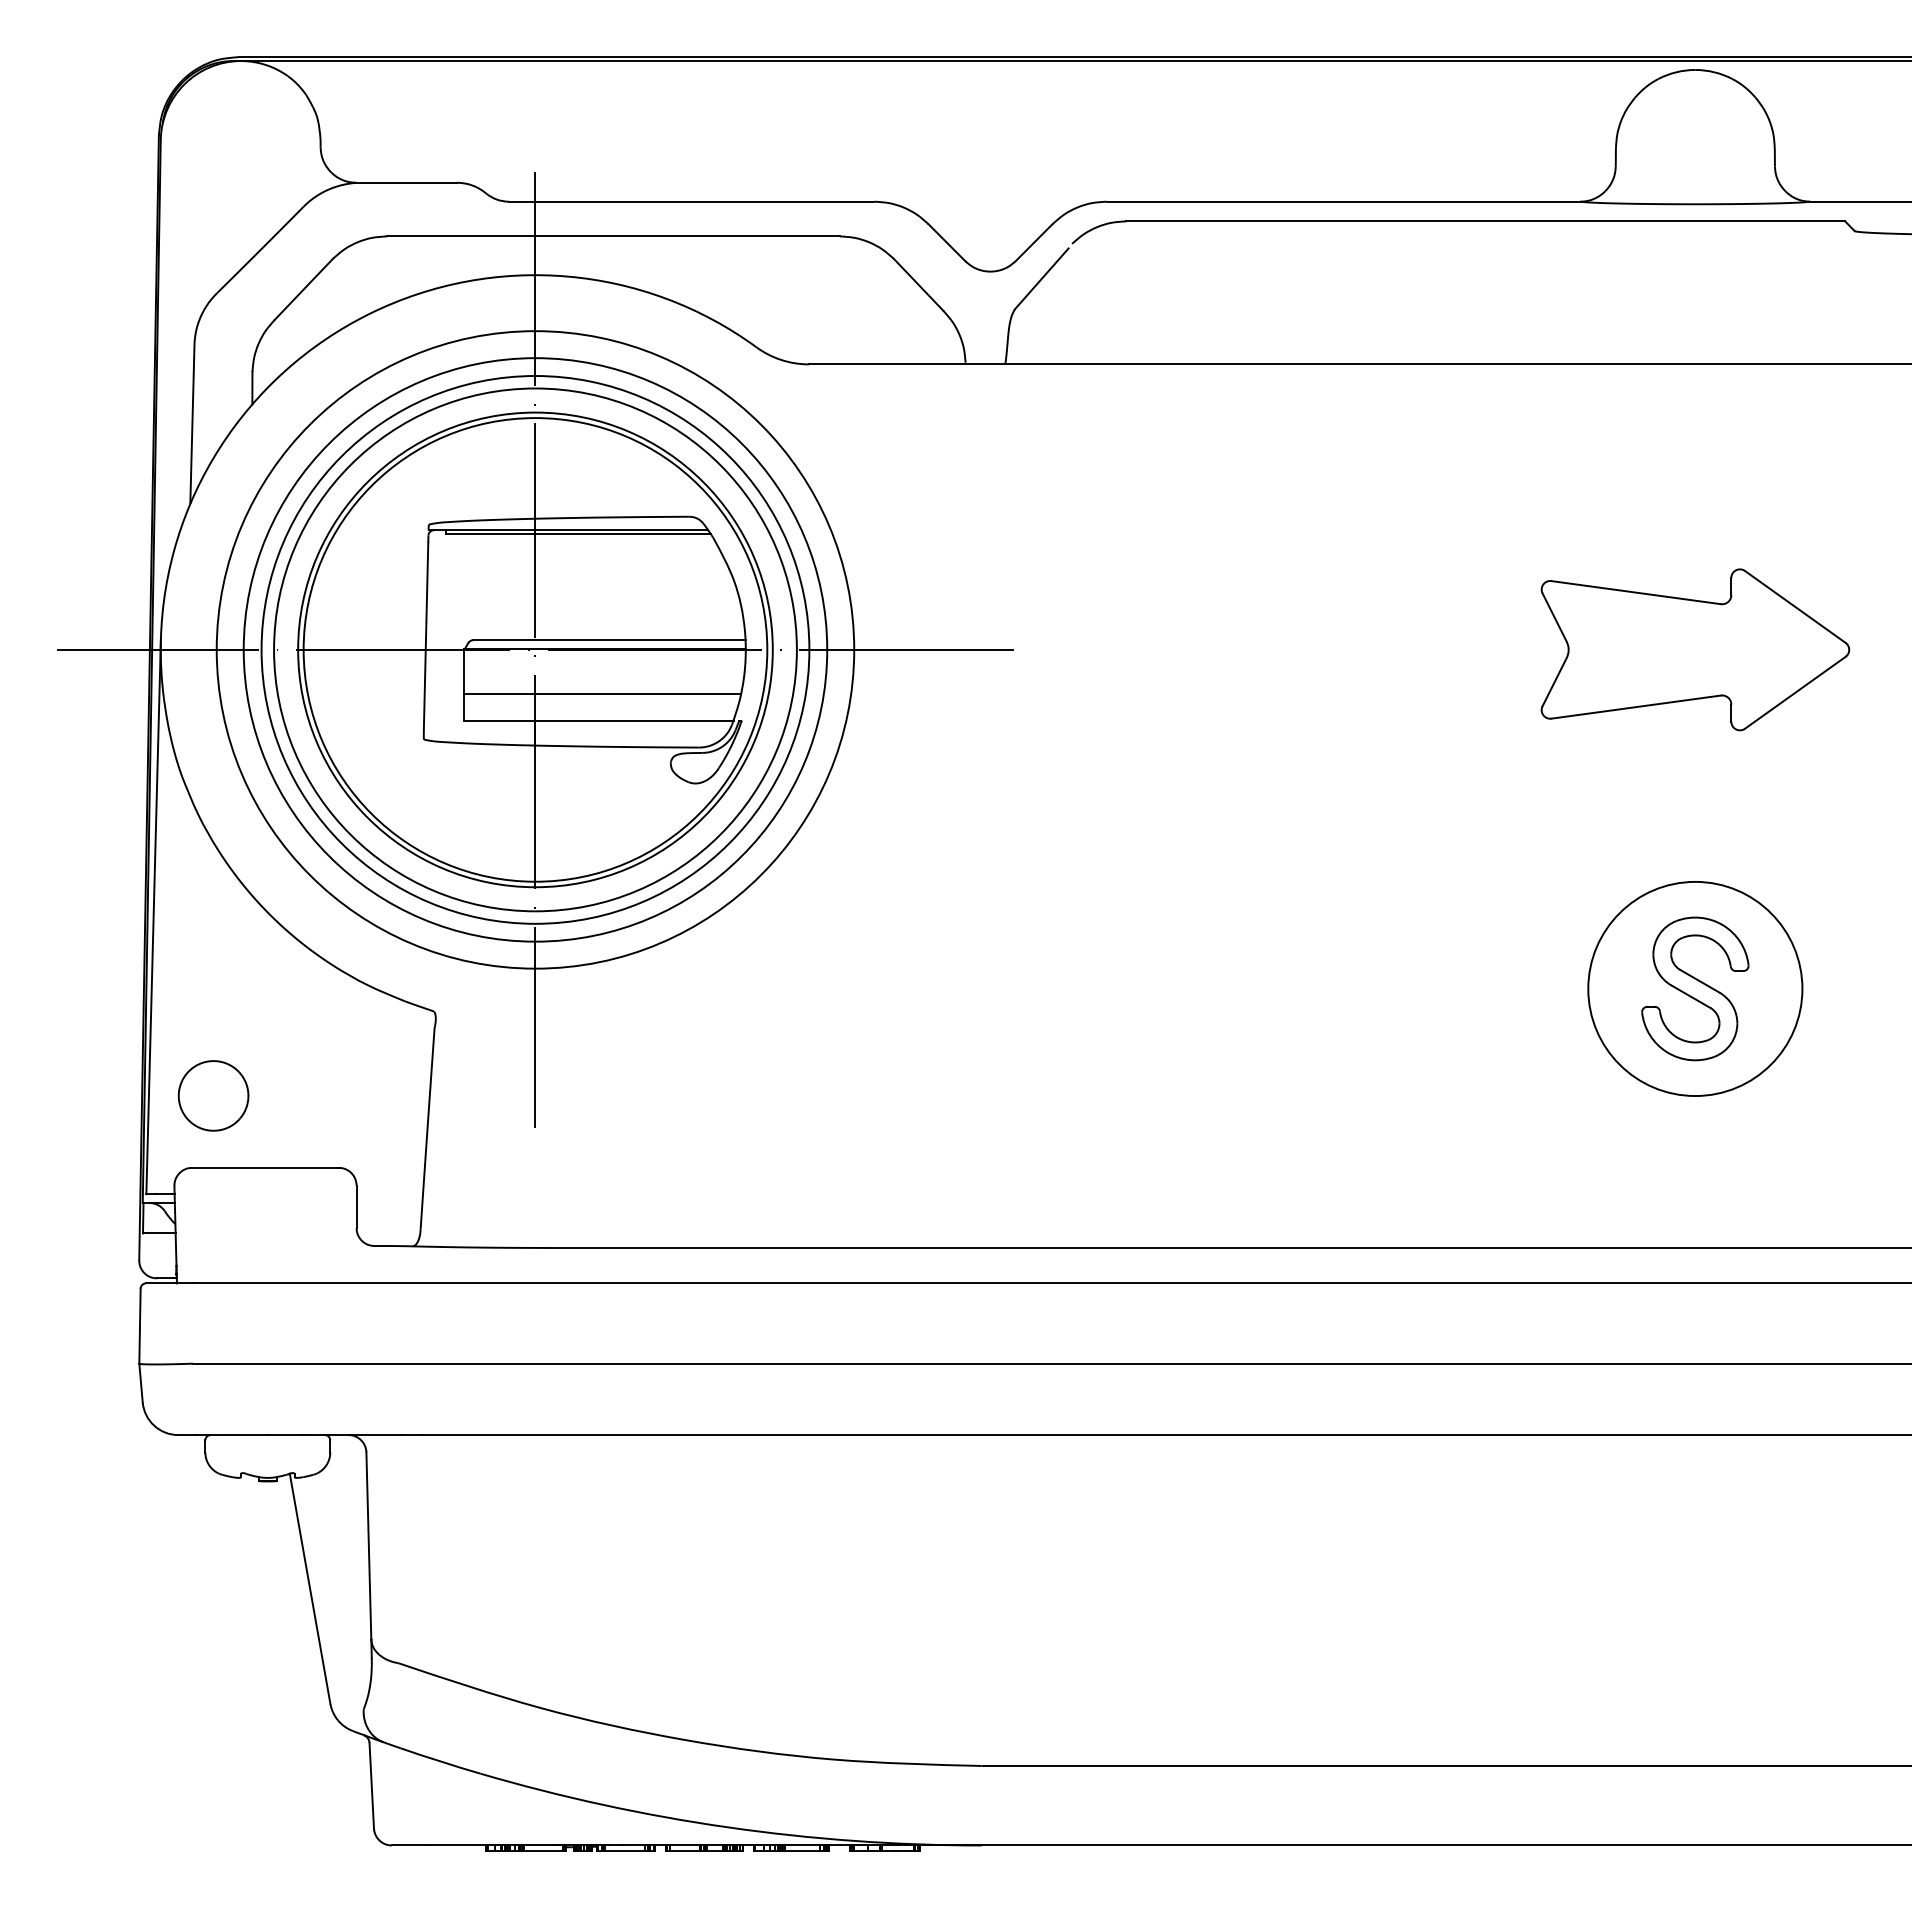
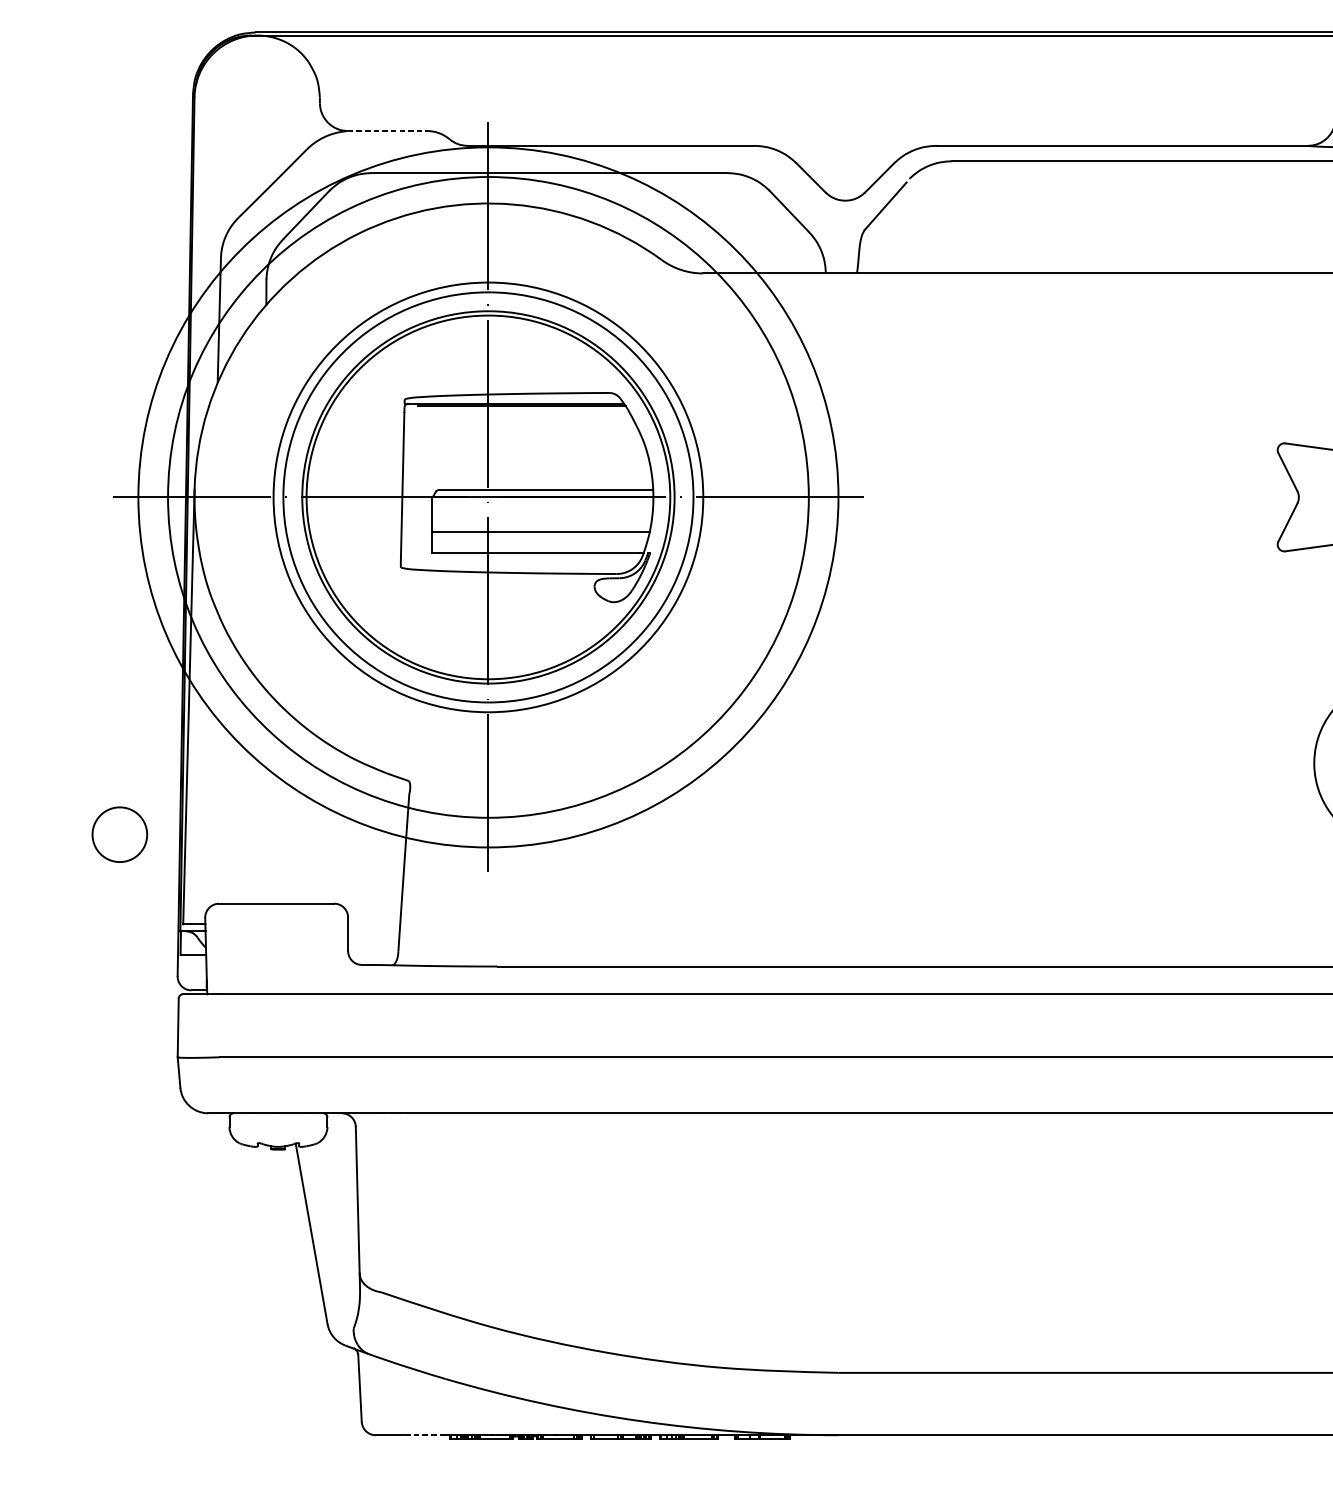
line: (406, 182) -> (387, 130), solid -> dashed
circle: (535, 649) -> (488, 497), size x1.4
circle: (535, 649) -> (488, 497), size x1.4
part: (213, 1095) -> (119, 834), moved
line: (453, 1845) -> (424, 1435), solid -> dashed

